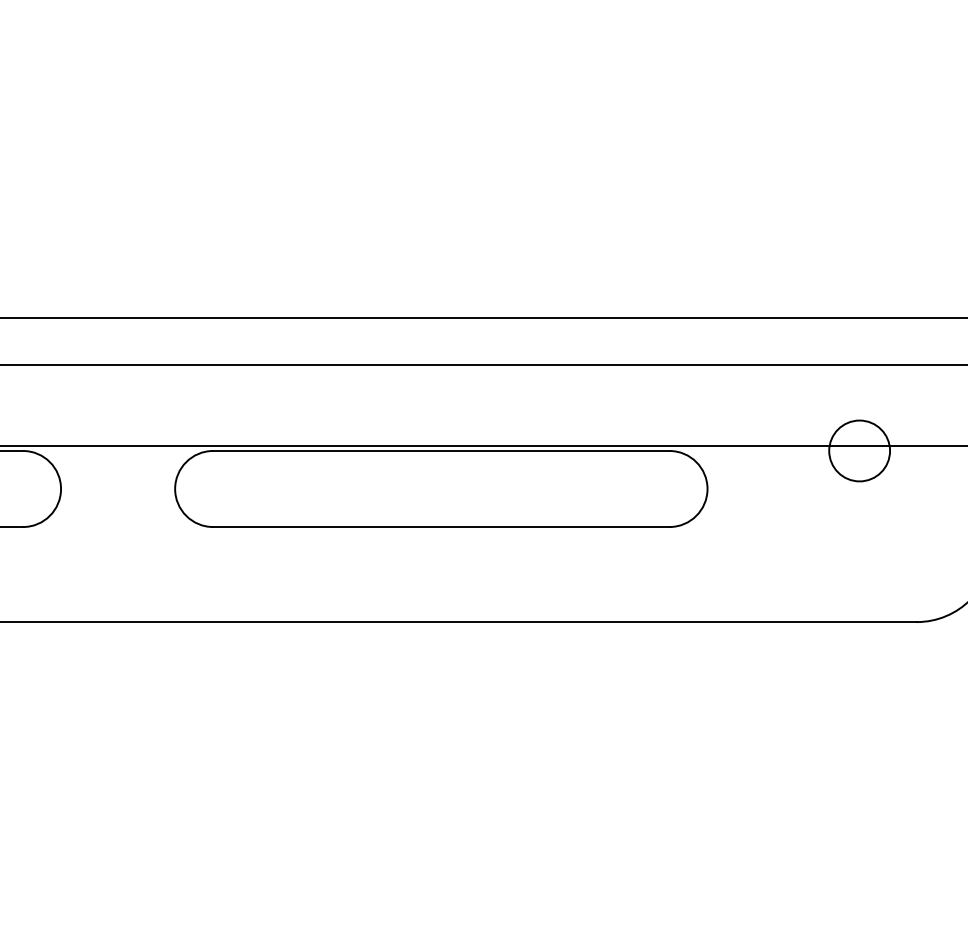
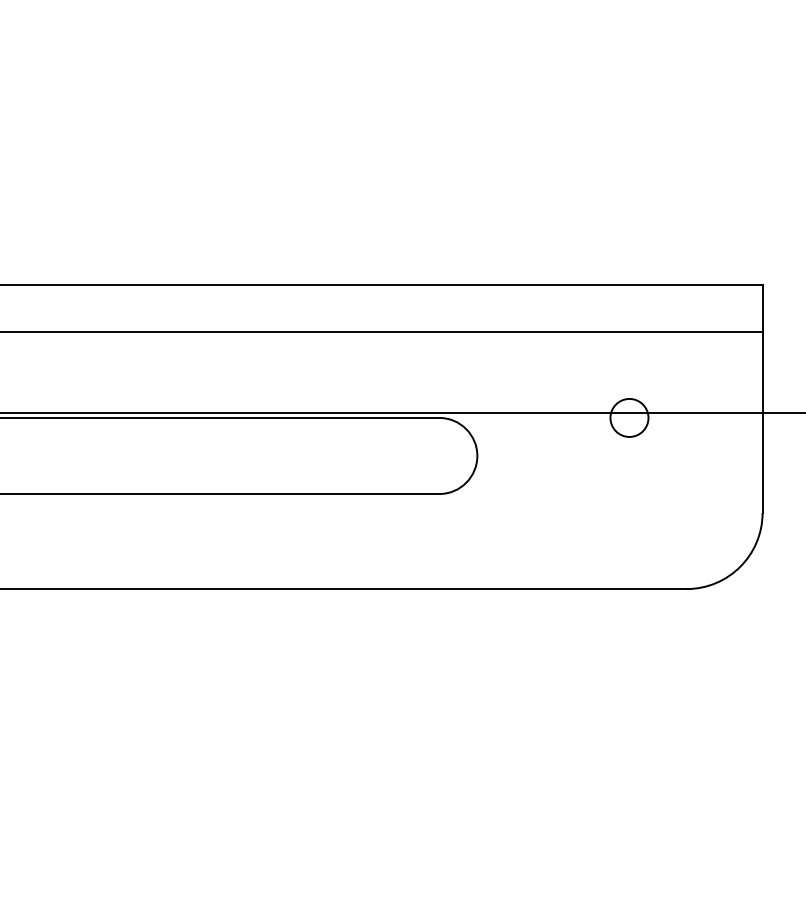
circle: (859, 450) -> (629, 417), size x0.62

